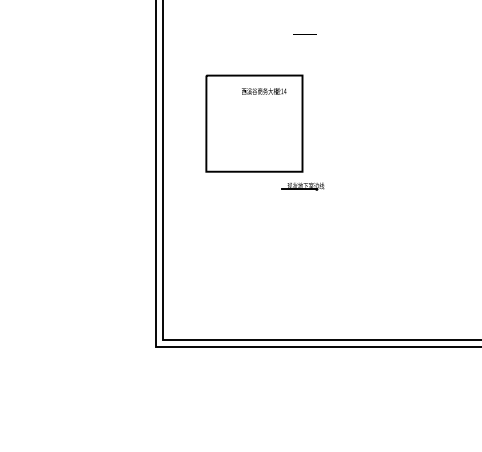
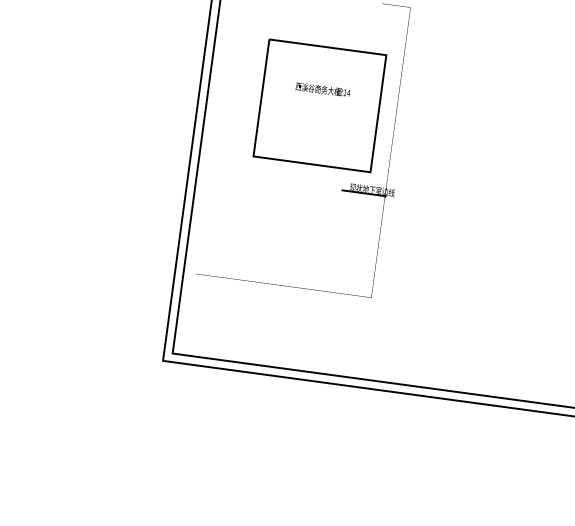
text: (264, 91) -> (323, 89), moved

